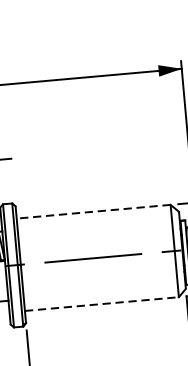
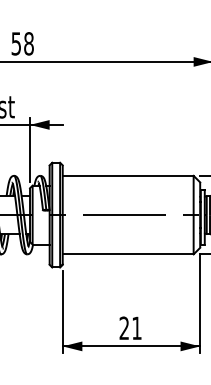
line: (92, 211) -> (127, 175), dashed -> solid
line: (102, 304) -> (128, 254), dashed -> solid

